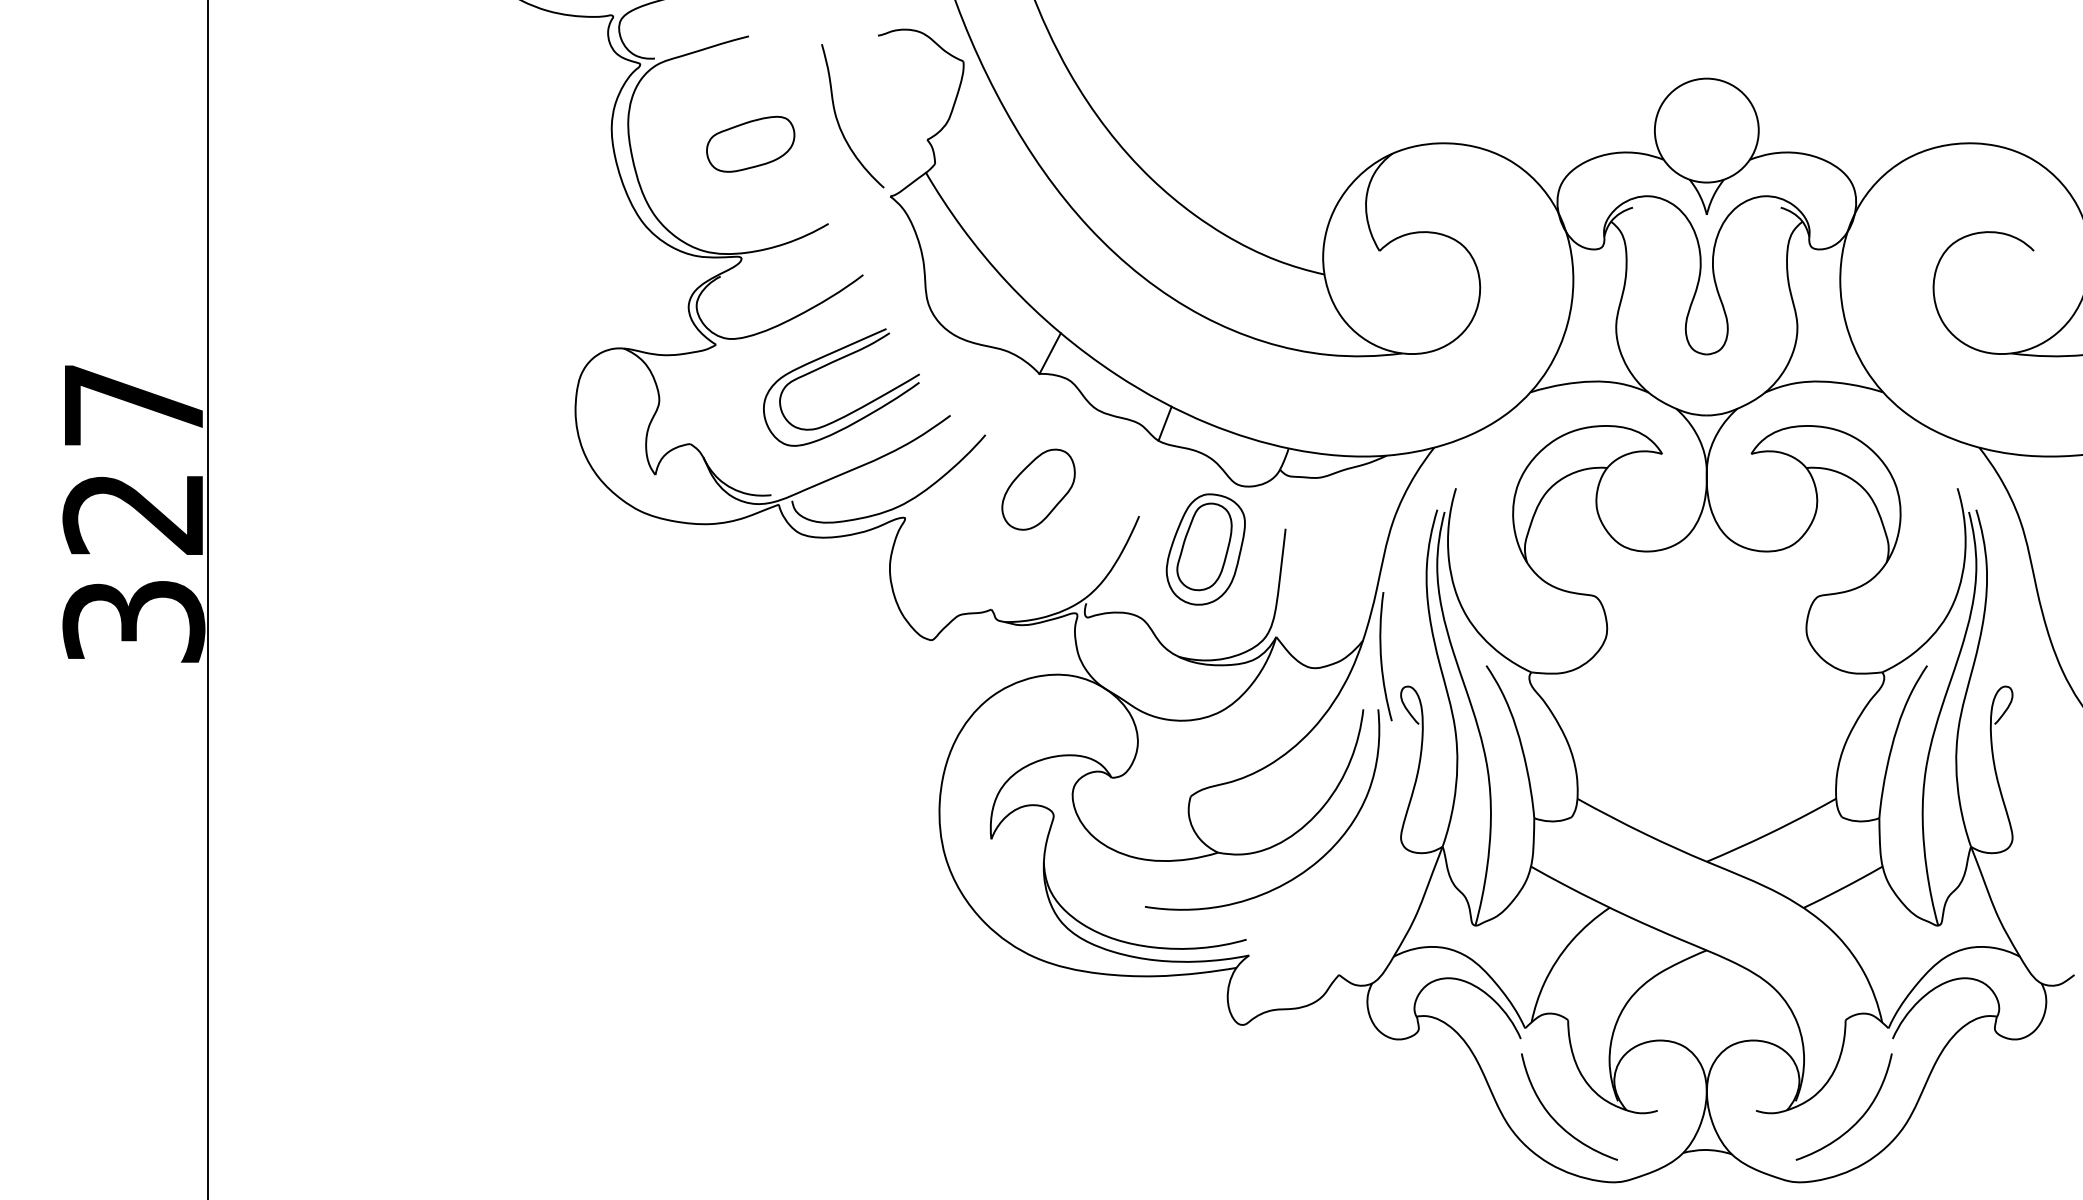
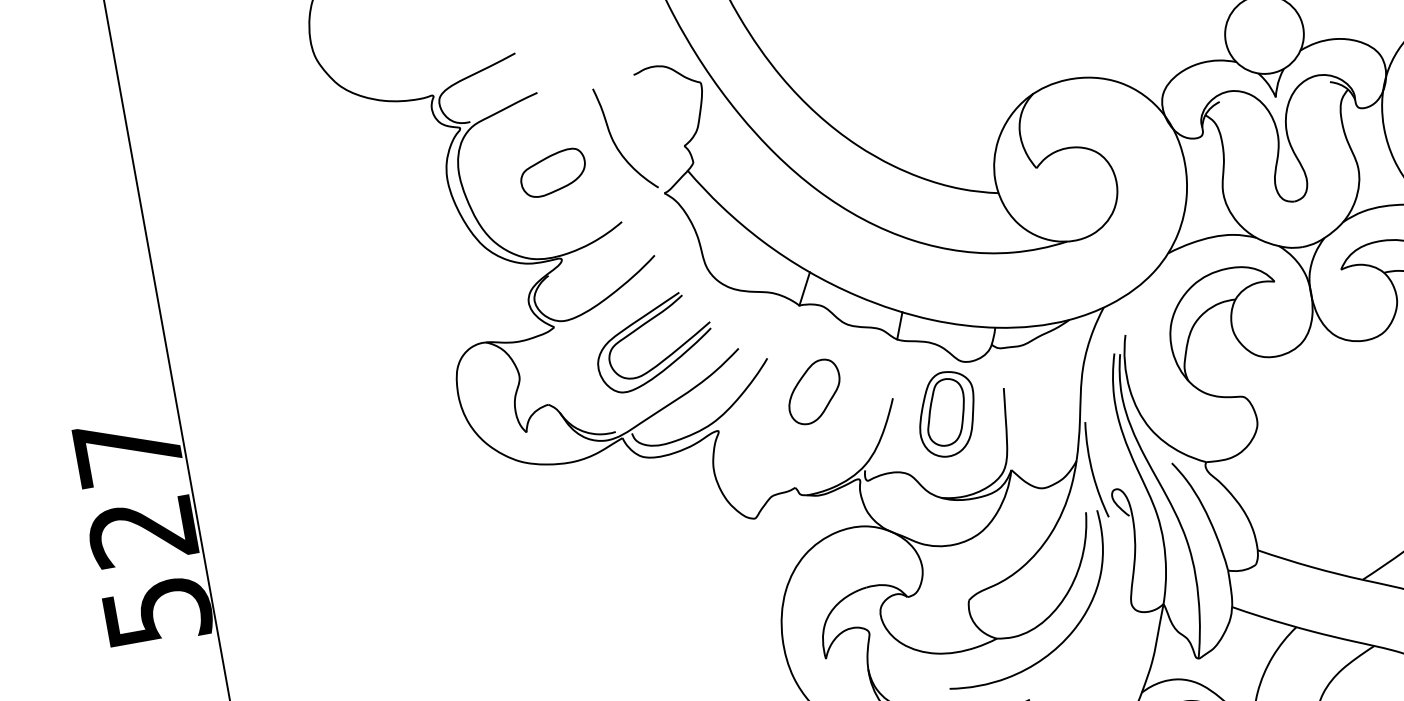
text: (133, 621) -> (156, 611), 327 -> 527

